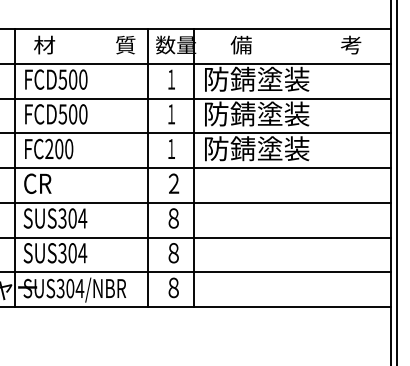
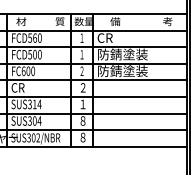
text: (72, 78) -> (34, 37), FCD500 -> FCD560
text: (256, 78) -> (122, 37), 防錆塗装 -> CR
text: (49, 147) -> (23, 70), FC200 -> FC600
text: (170, 147) -> (81, 70), １ -> ２
text: (72, 218) -> (34, 104), SUS304 -> SUS314
text: (172, 218) -> (82, 104), ８ -> １
text: (80, 287) -> (38, 137), SUS304/NBR -> SUS302/NBR

